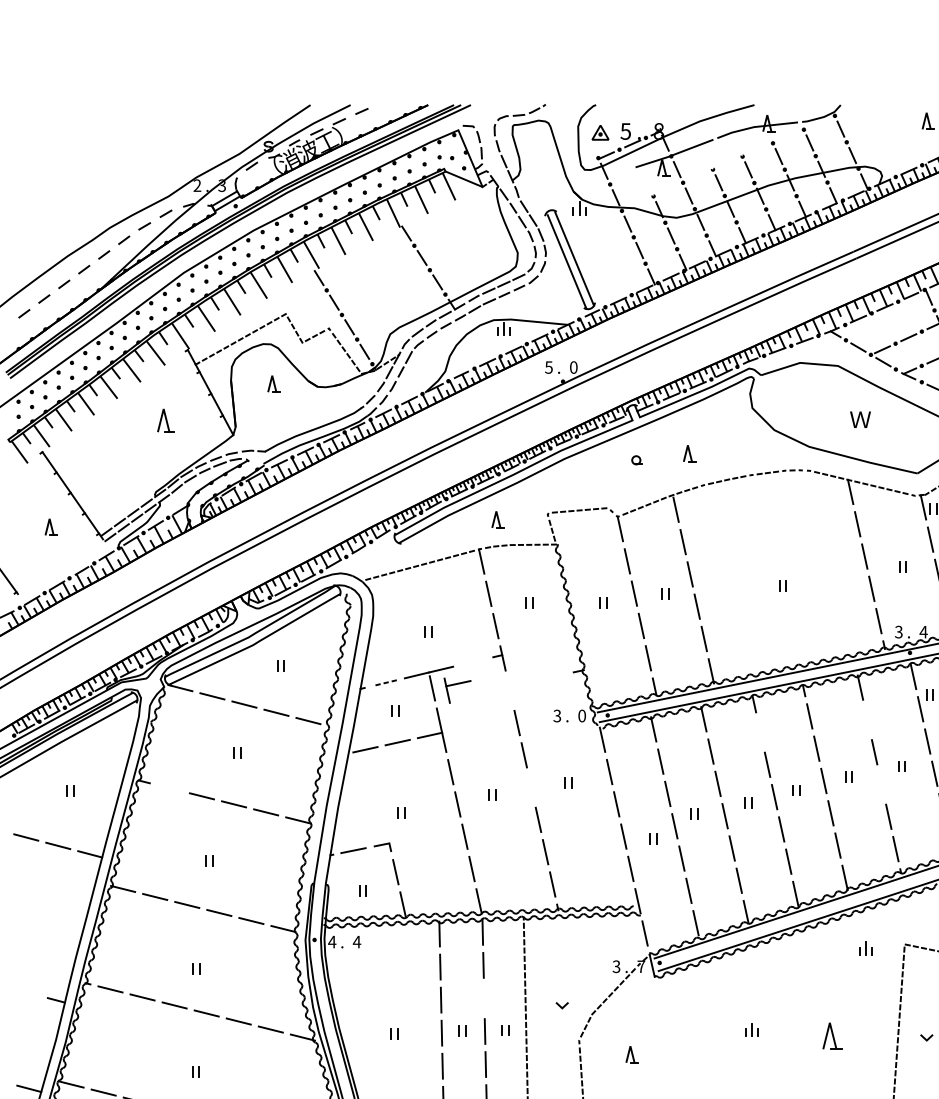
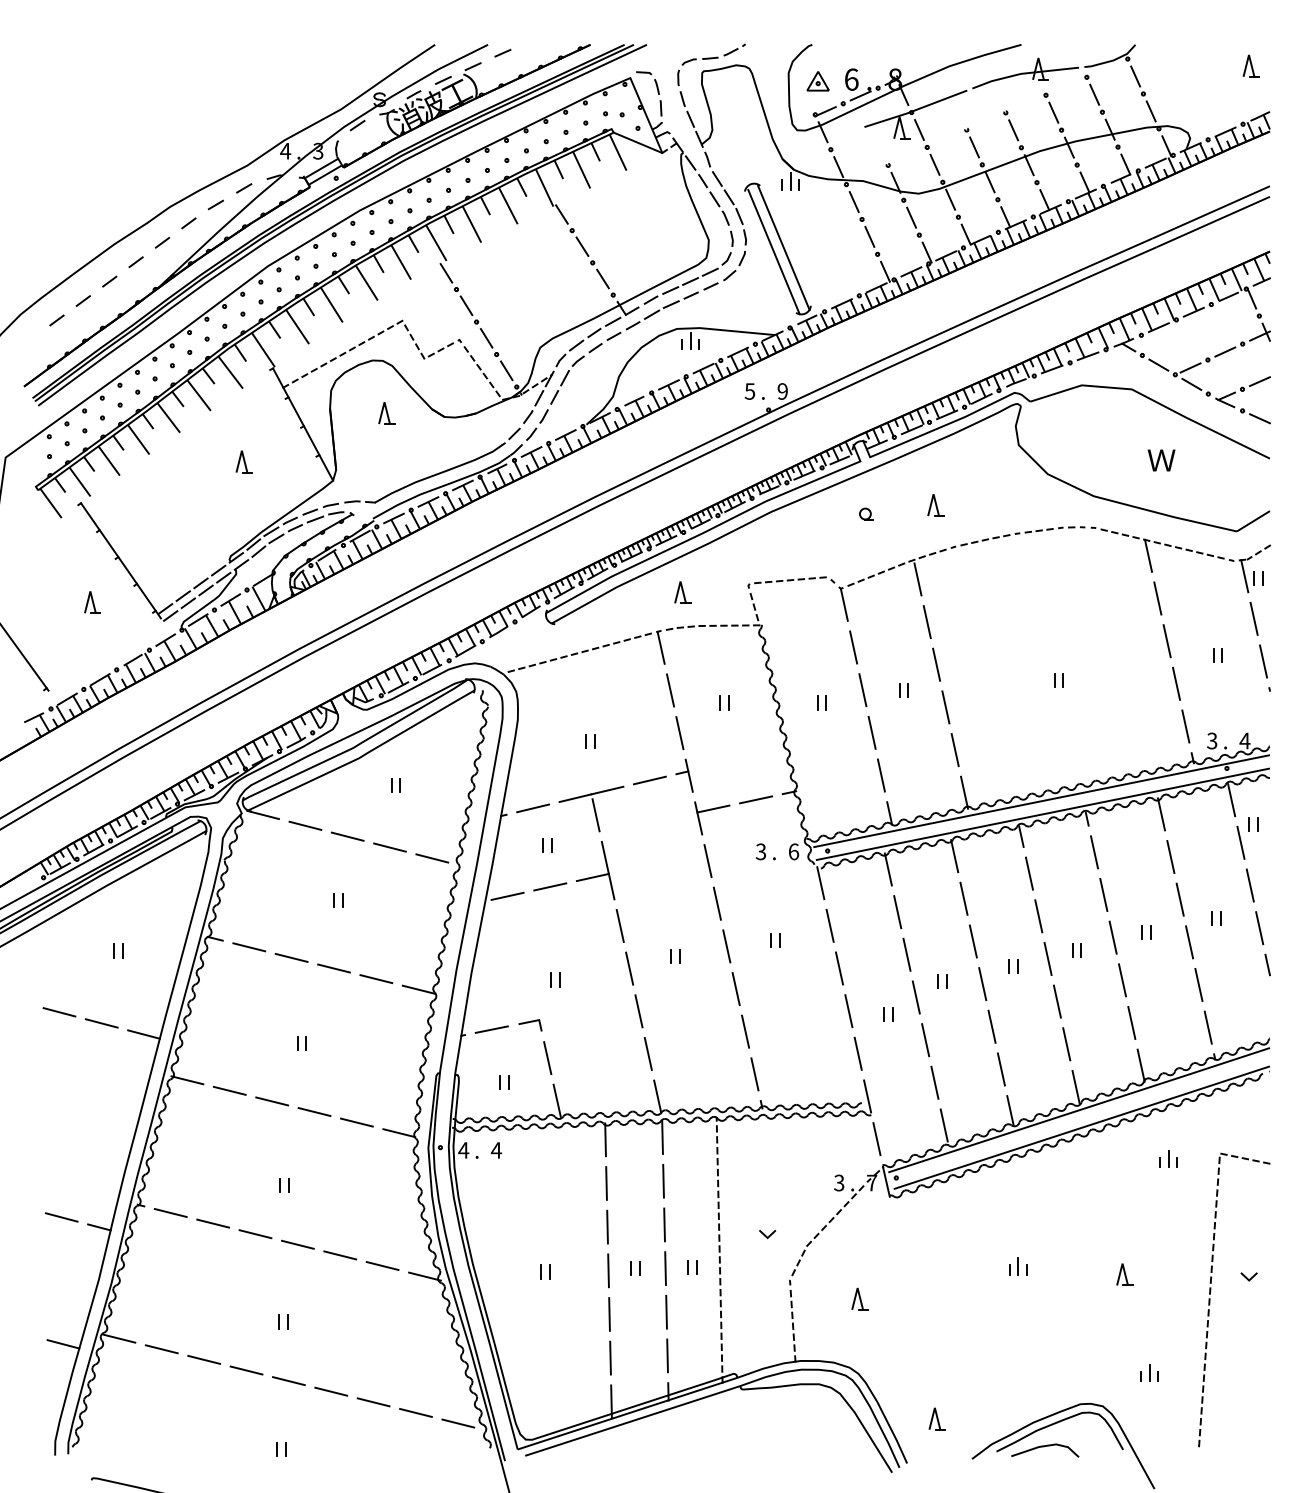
text: (625, 131) -> (851, 79), 5 -> 6
text: (197, 185) -> (285, 150), 2 -> 4
text: (573, 367) -> (782, 391), 0 -> 9
part: (165, 420) -> (243, 461), size x0.71
line: (472, 662) -> (649, 780), added
line: (553, 676) -> (756, 799), added
line: (384, 683) -> (532, 808), dashed -> solid
part: (457, 684) -> (712, 810), moved
text: (581, 715) -> (793, 851), 0 -> 6
line: (867, 720) -> (1170, 857), added
line: (759, 732) -> (1028, 873), added
line: (881, 784) -> (1189, 942), added
line: (531, 787) -> (726, 946), added
line: (170, 788) -> (249, 947), added
line: (27, 992) -> (61, 1217), added
line: (484, 998) -> (664, 1224), added
part: (832, 1035) -> (1124, 1274), size x0.62

